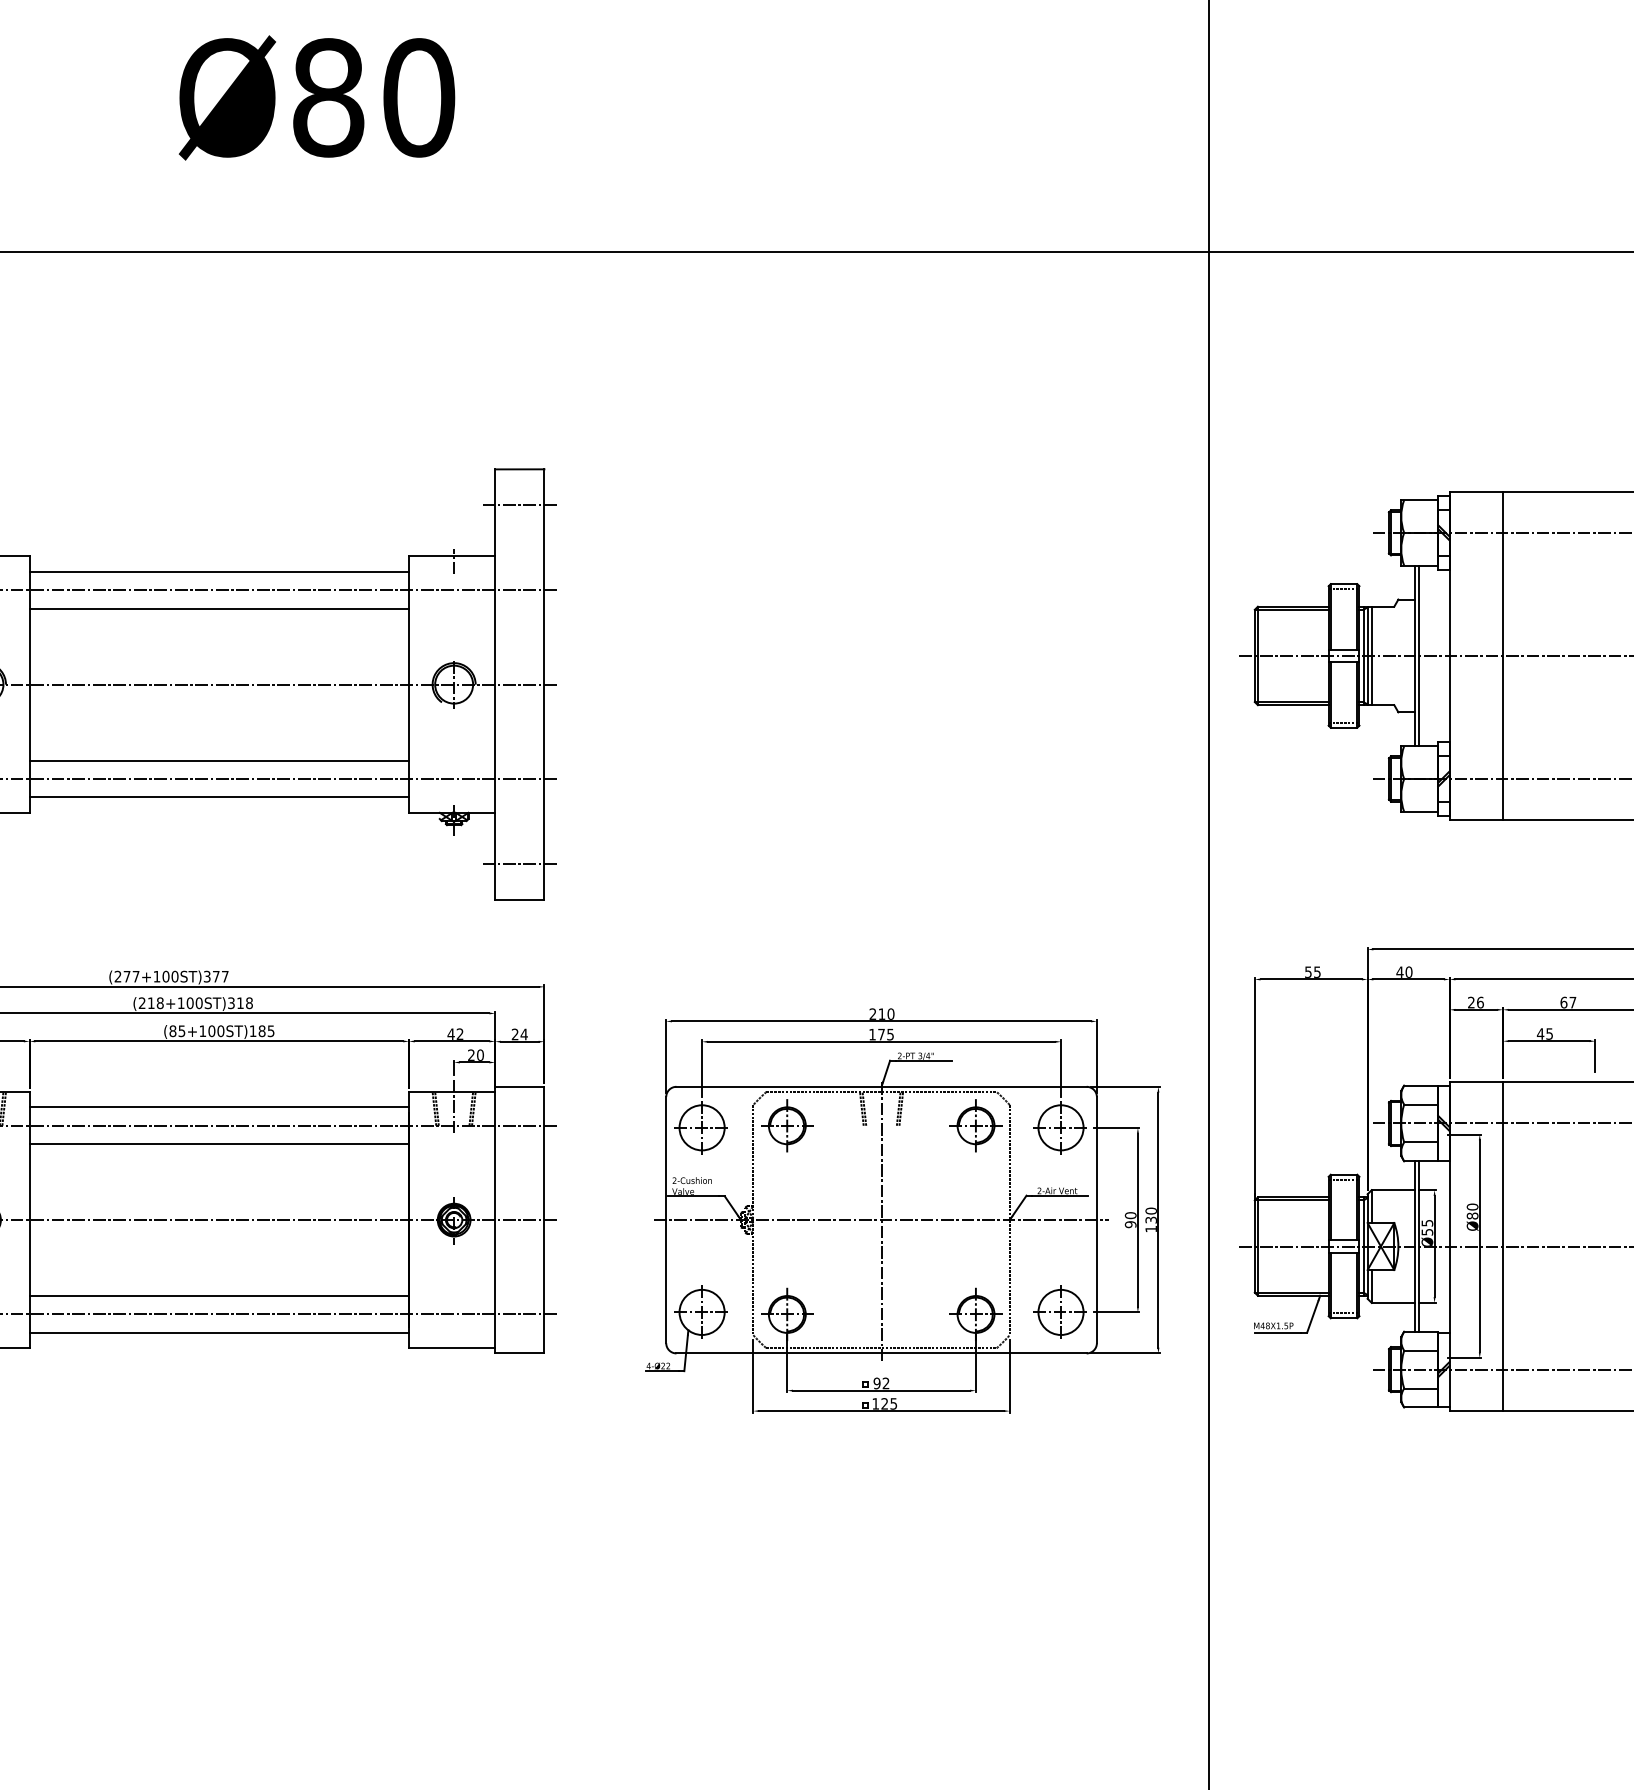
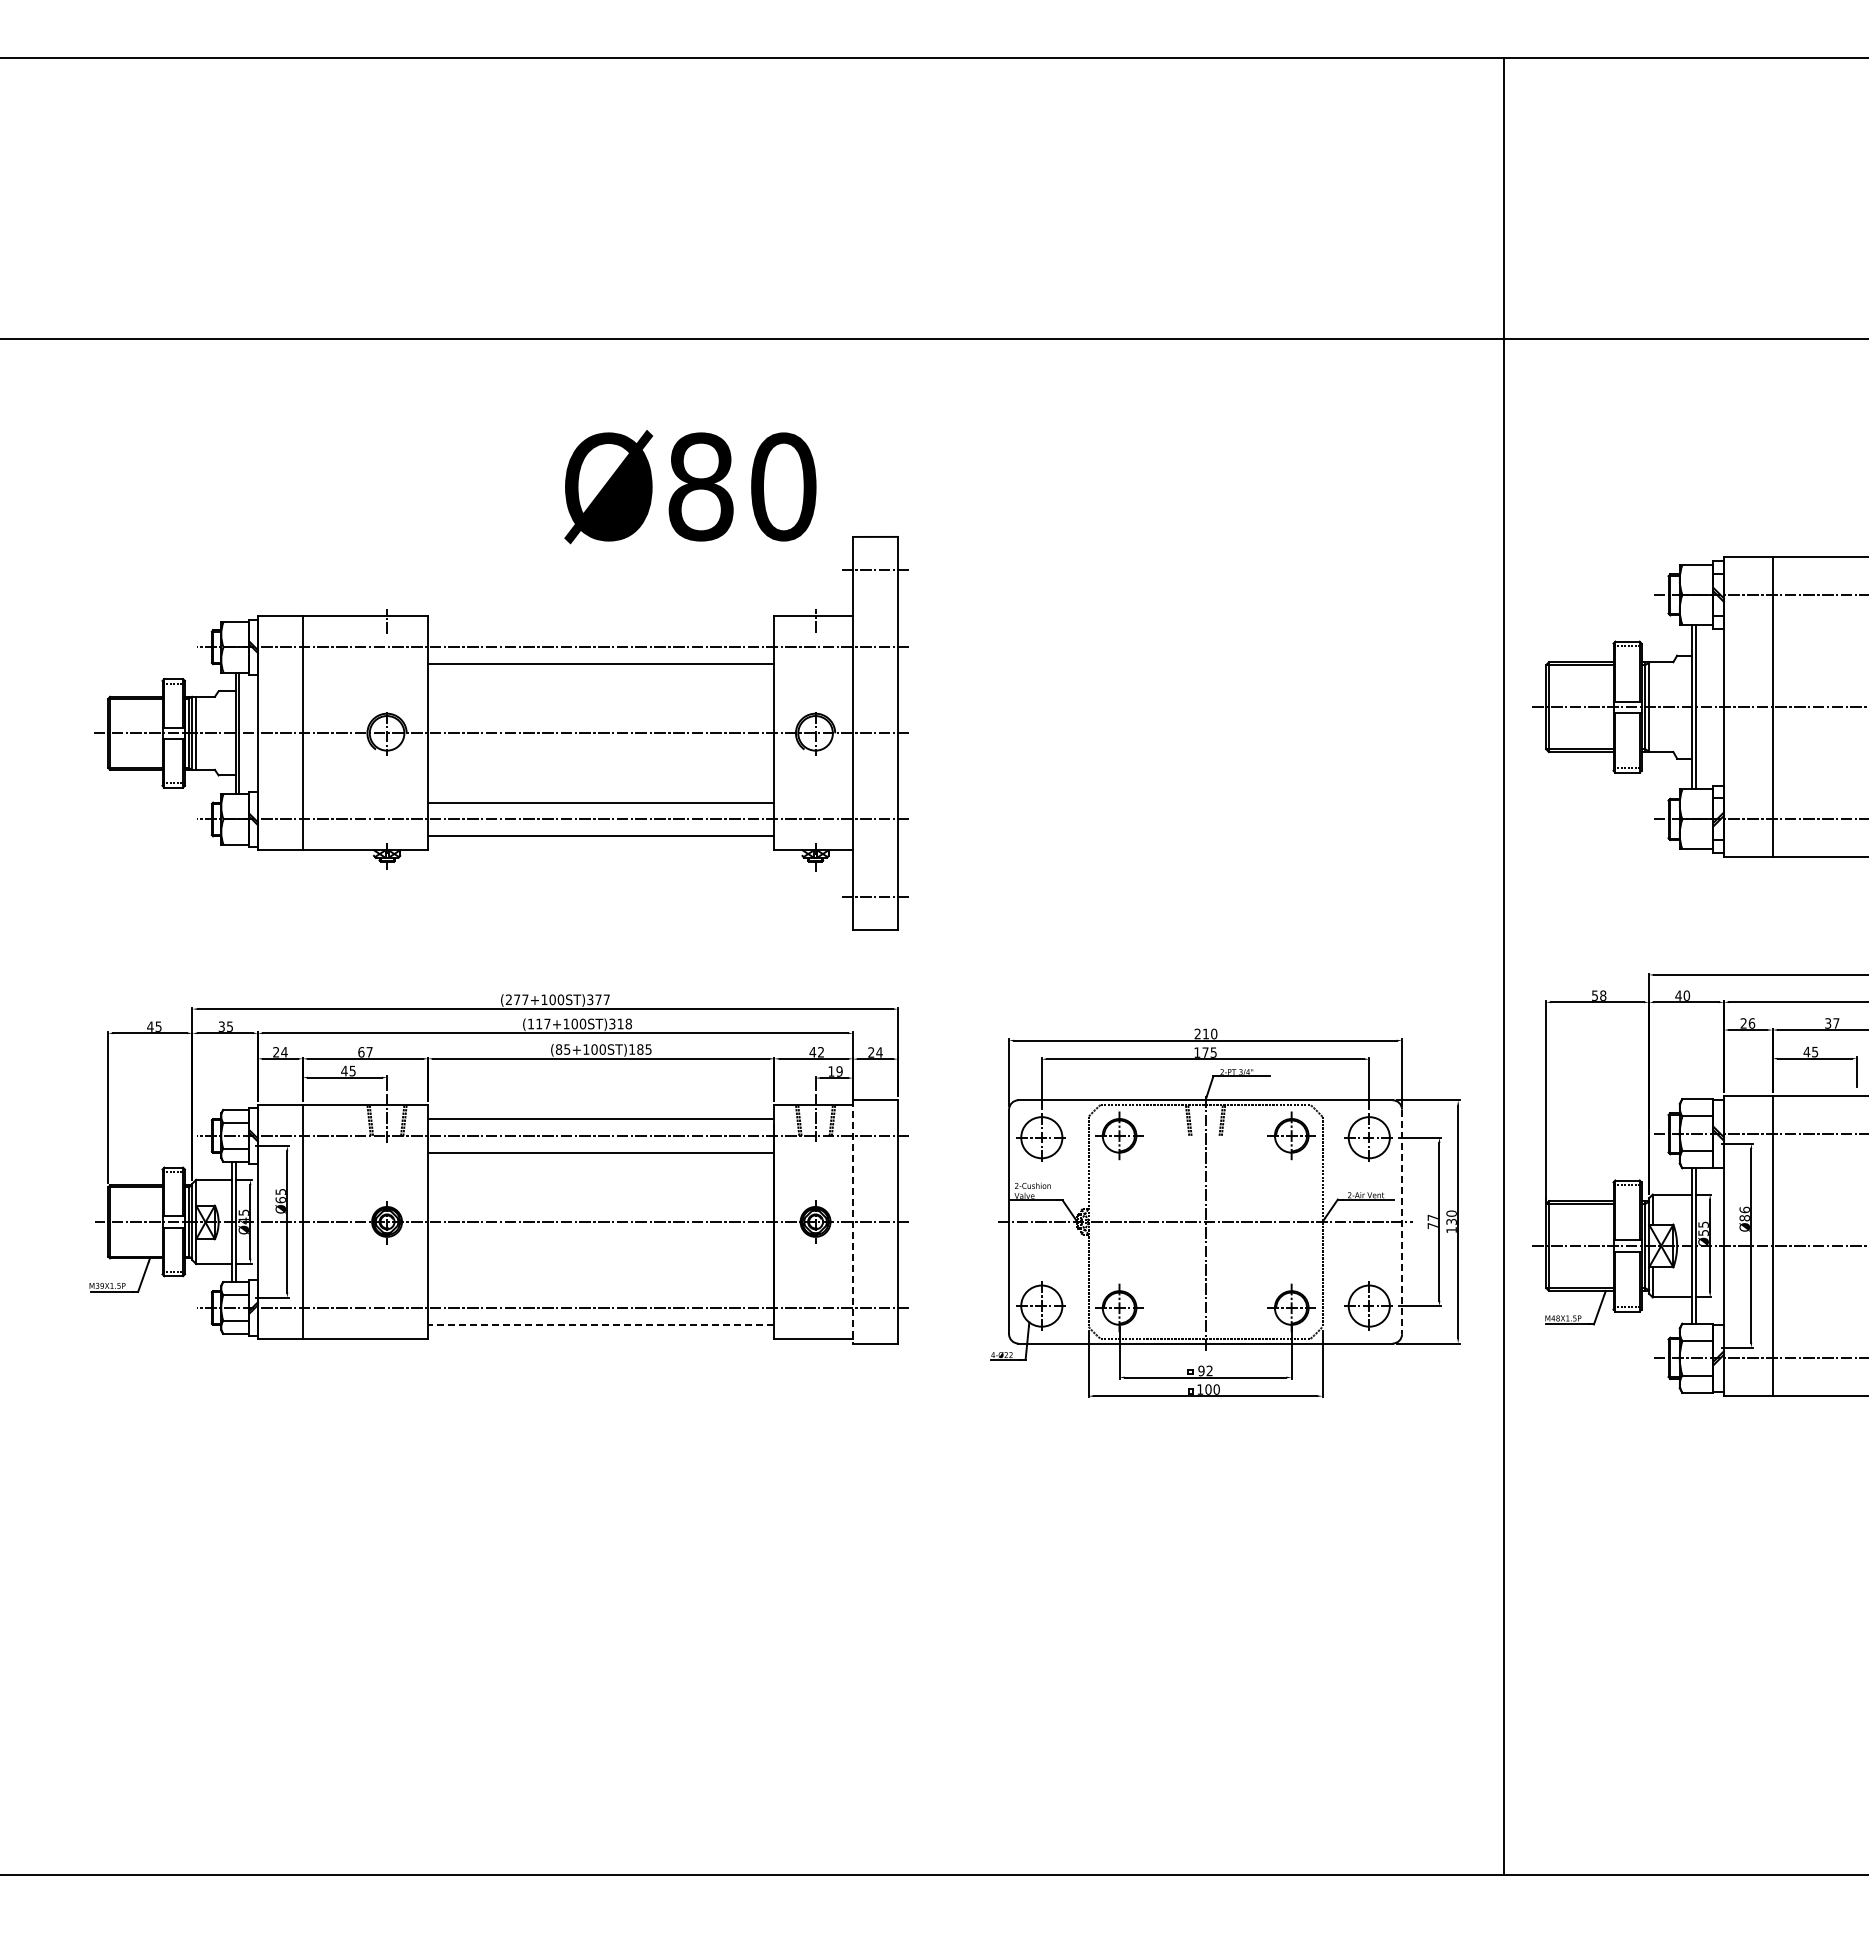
text: (317, 98) -> (690, 487), moved
line: (219, 571) -> (601, 630), removed
line: (1371, 656) -> (1652, 707), removed
text: (1317, 971) -> (1603, 995), 55 -> 58
text: (151, 1002) -> (539, 1023), (218+100ST)318 -> (117+100ST)318
text: (1564, 1002) -> (1828, 1023), 67 -> 37
text: (475, 1055) -> (835, 1071), 20 -> 19
text: (1472, 1206) -> (1744, 1209), Ø80 -> Ø86
line: (495, 1219) -> (853, 1221), solid -> dashed
text: (1130, 1219) -> (1432, 1221), 90 -> 77
line: (1097, 1220) -> (1402, 1222), solid -> dashed
line: (219, 1296) -> (601, 1291), removed
line: (218, 1332) -> (600, 1324), solid -> dashed
text: (889, 1403) -> (1212, 1389), 125 -> 100

